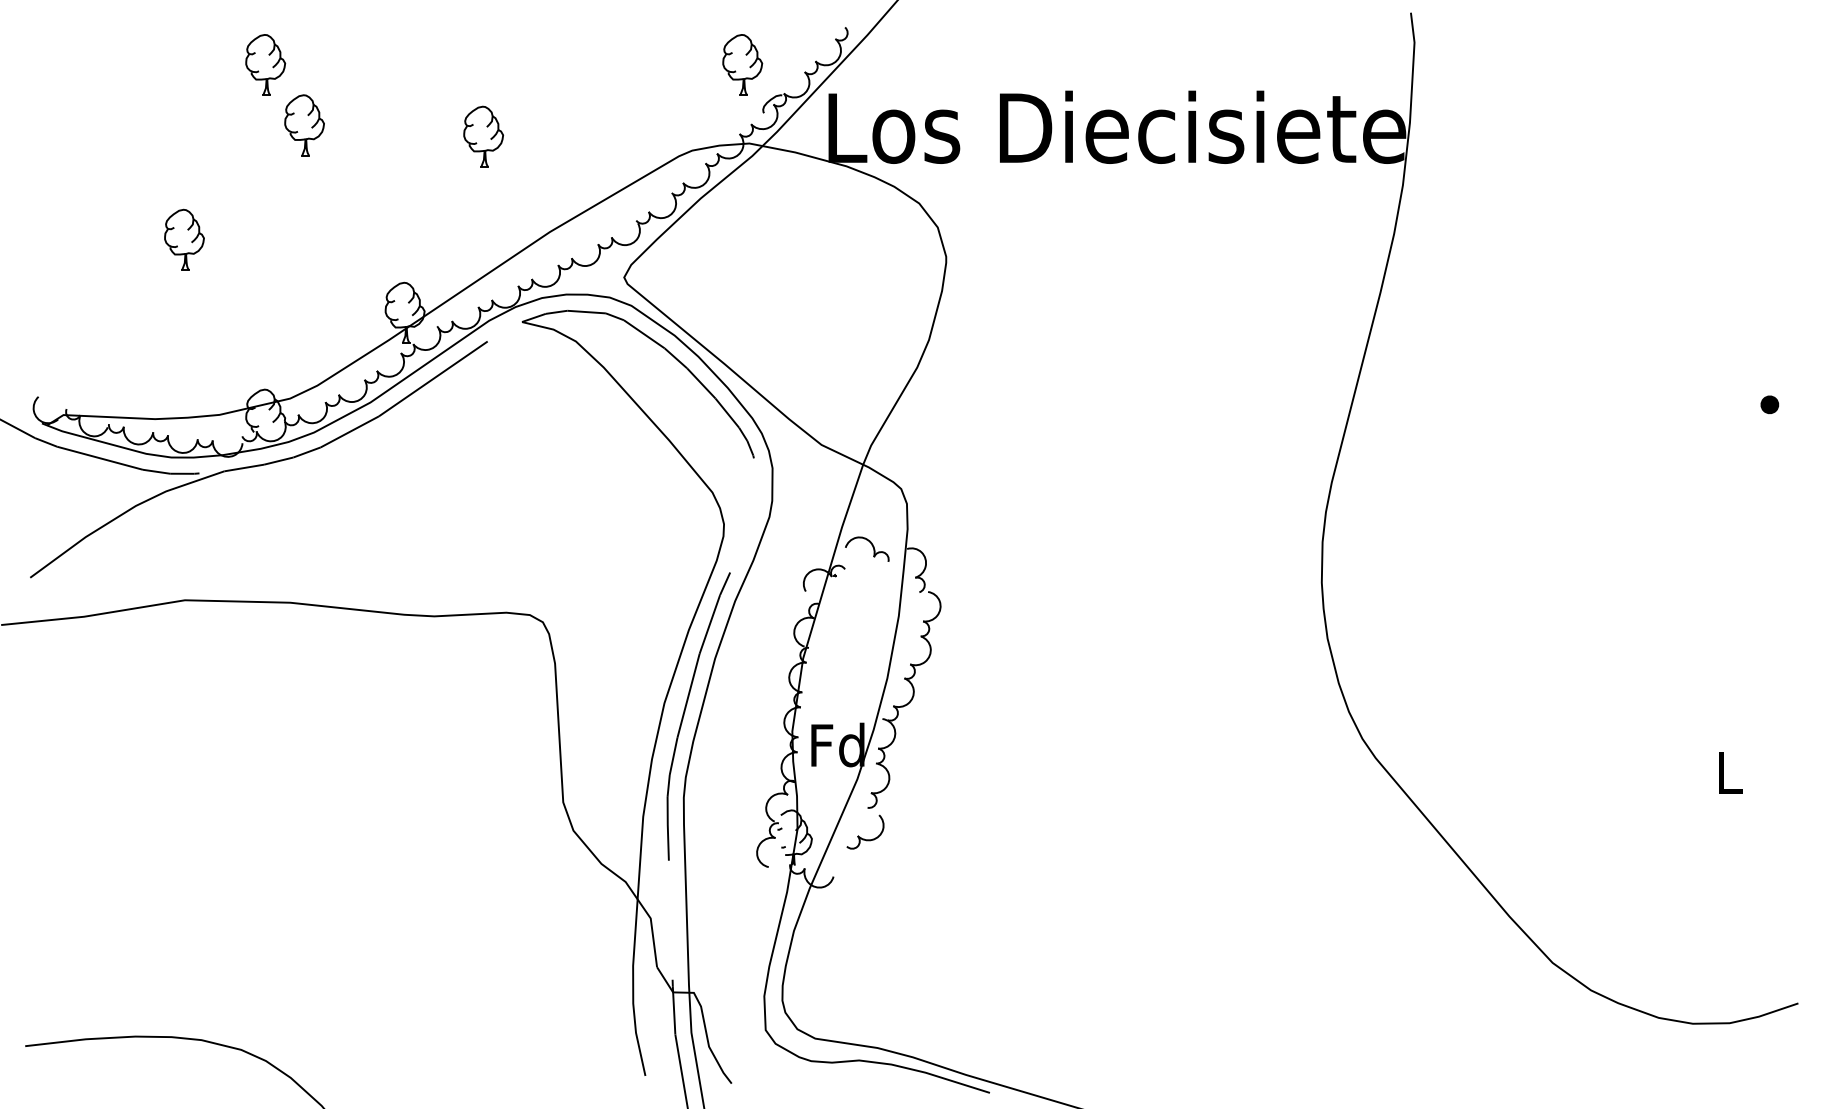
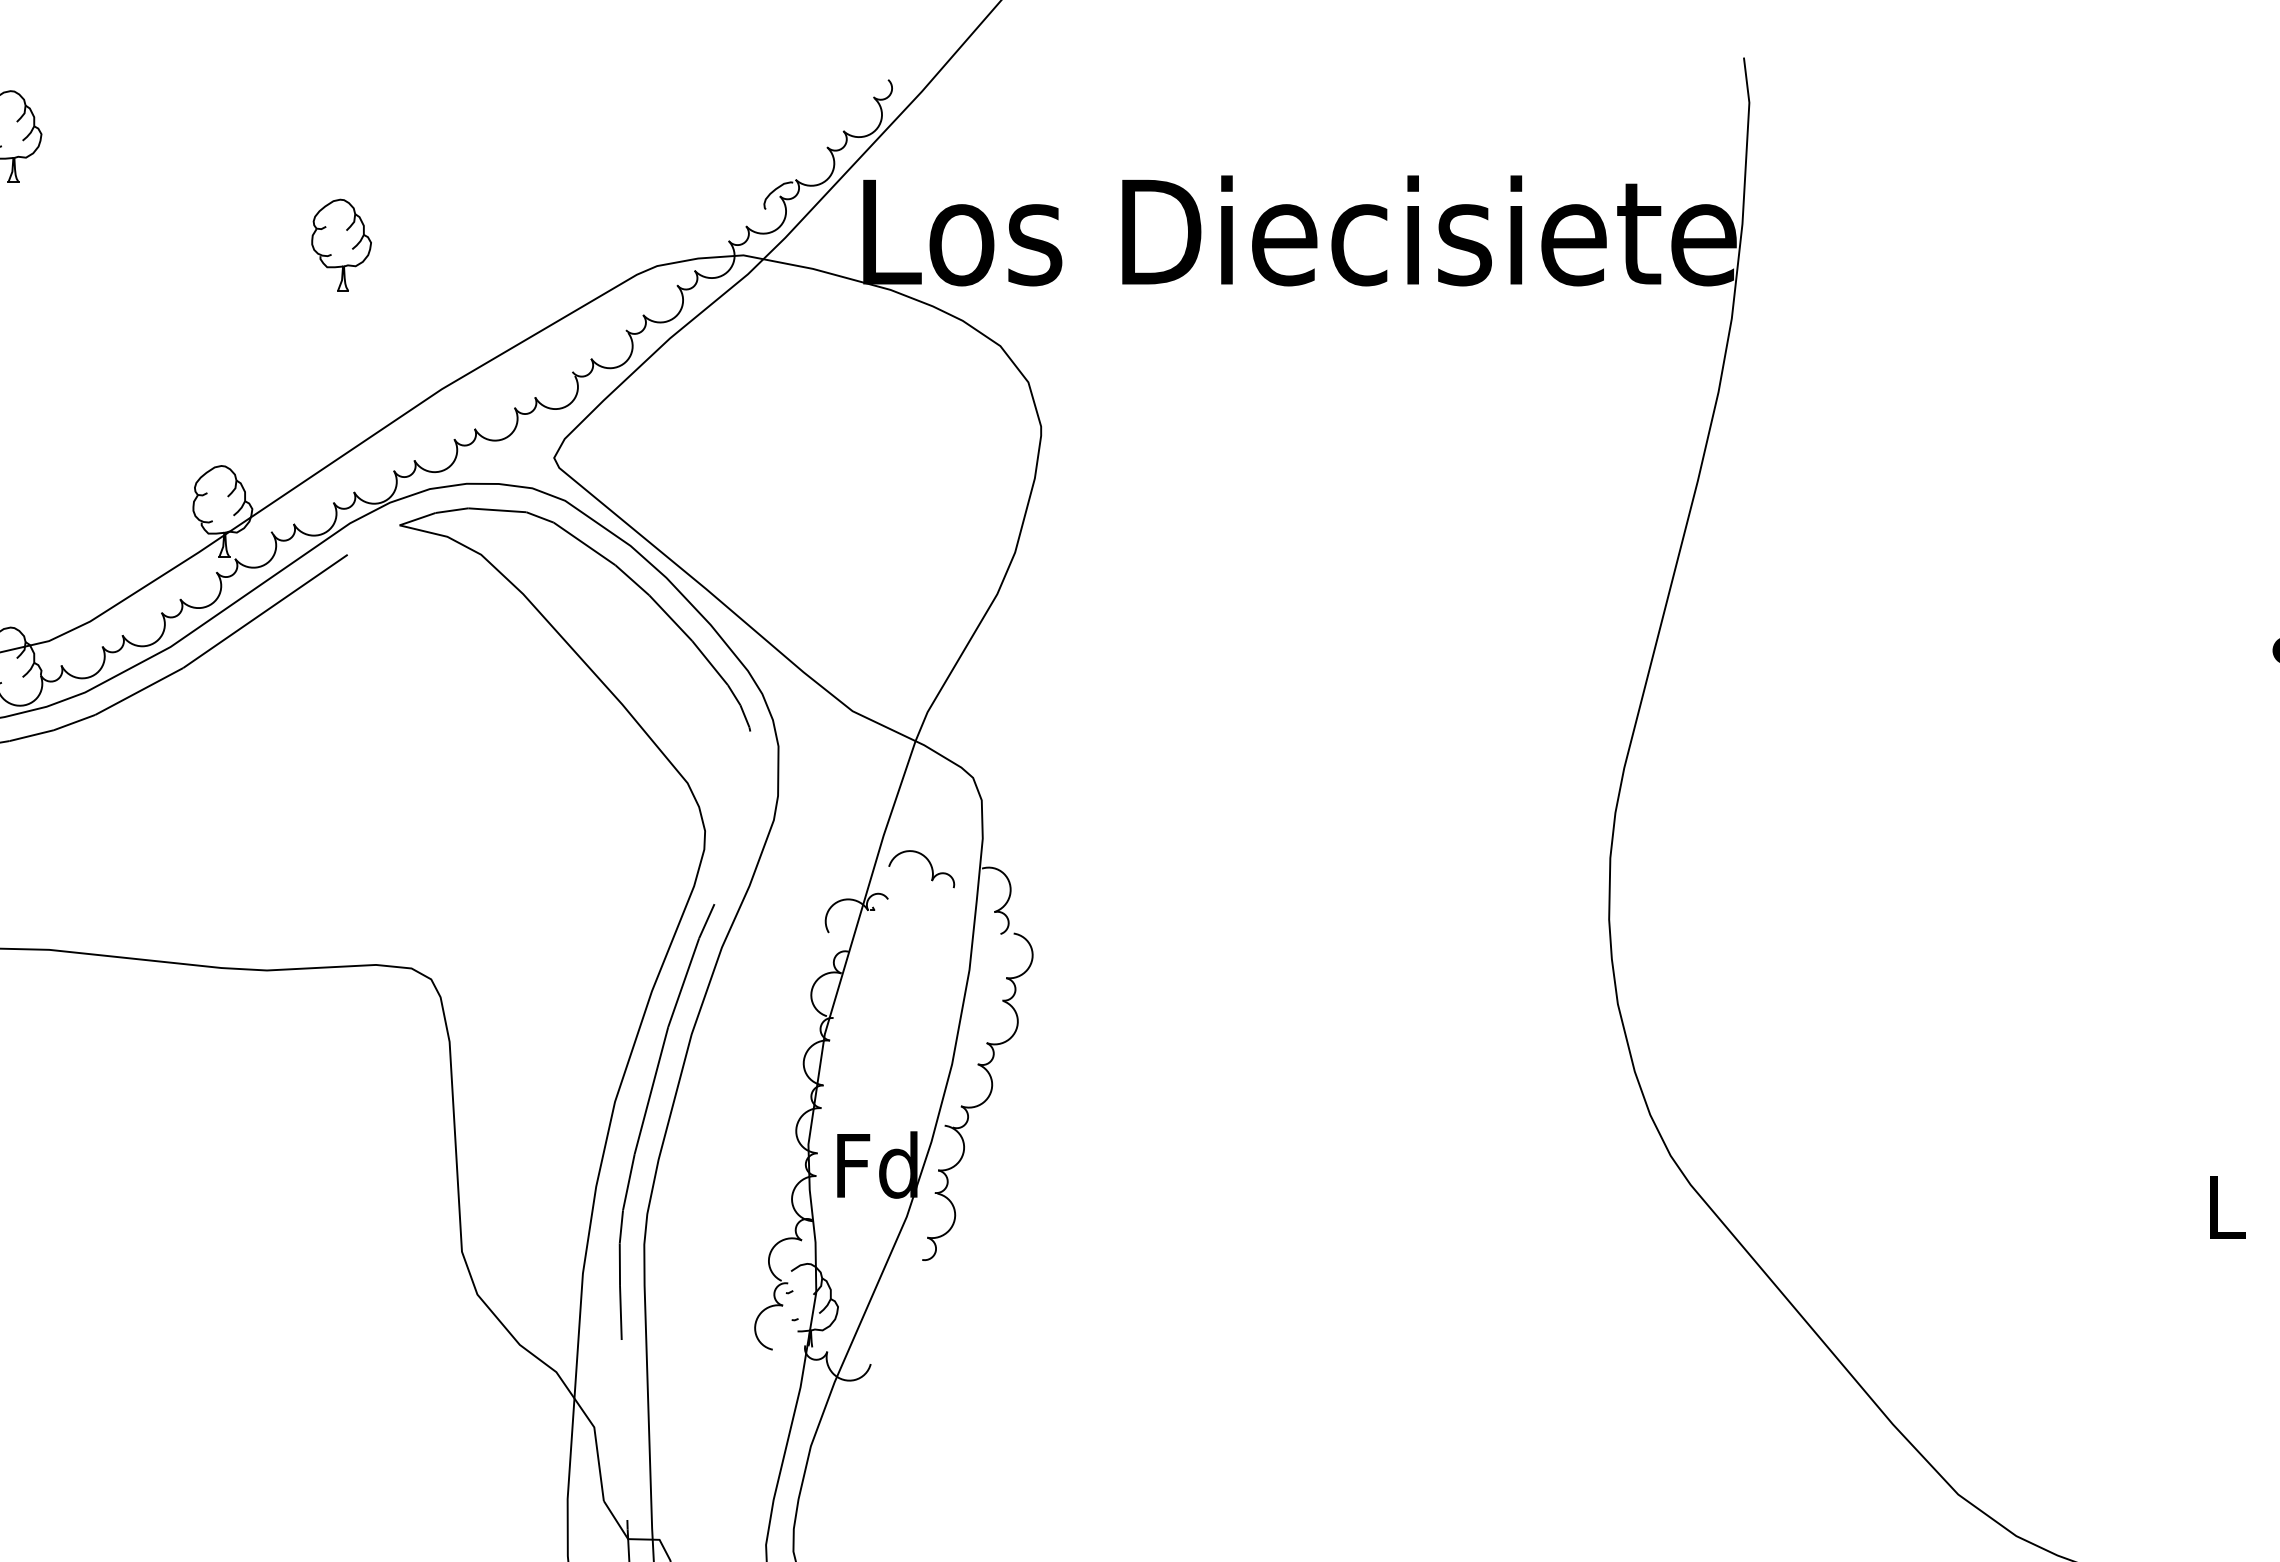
part: (742, 64) -> (733, 135), removed
part: (304, 125) -> (70, 228), removed
part: (864, 838) -> (917, 1306), removed

